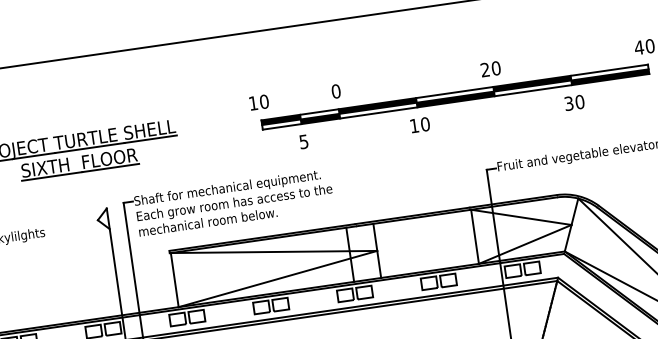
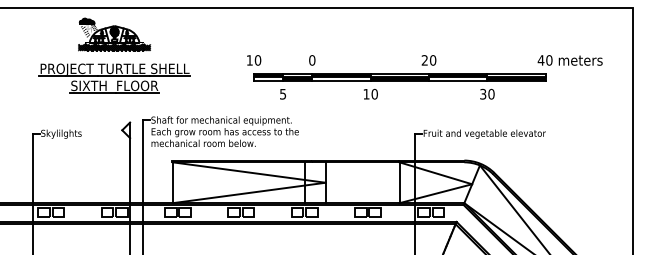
part: (69, 94) -> (114, 34), added

